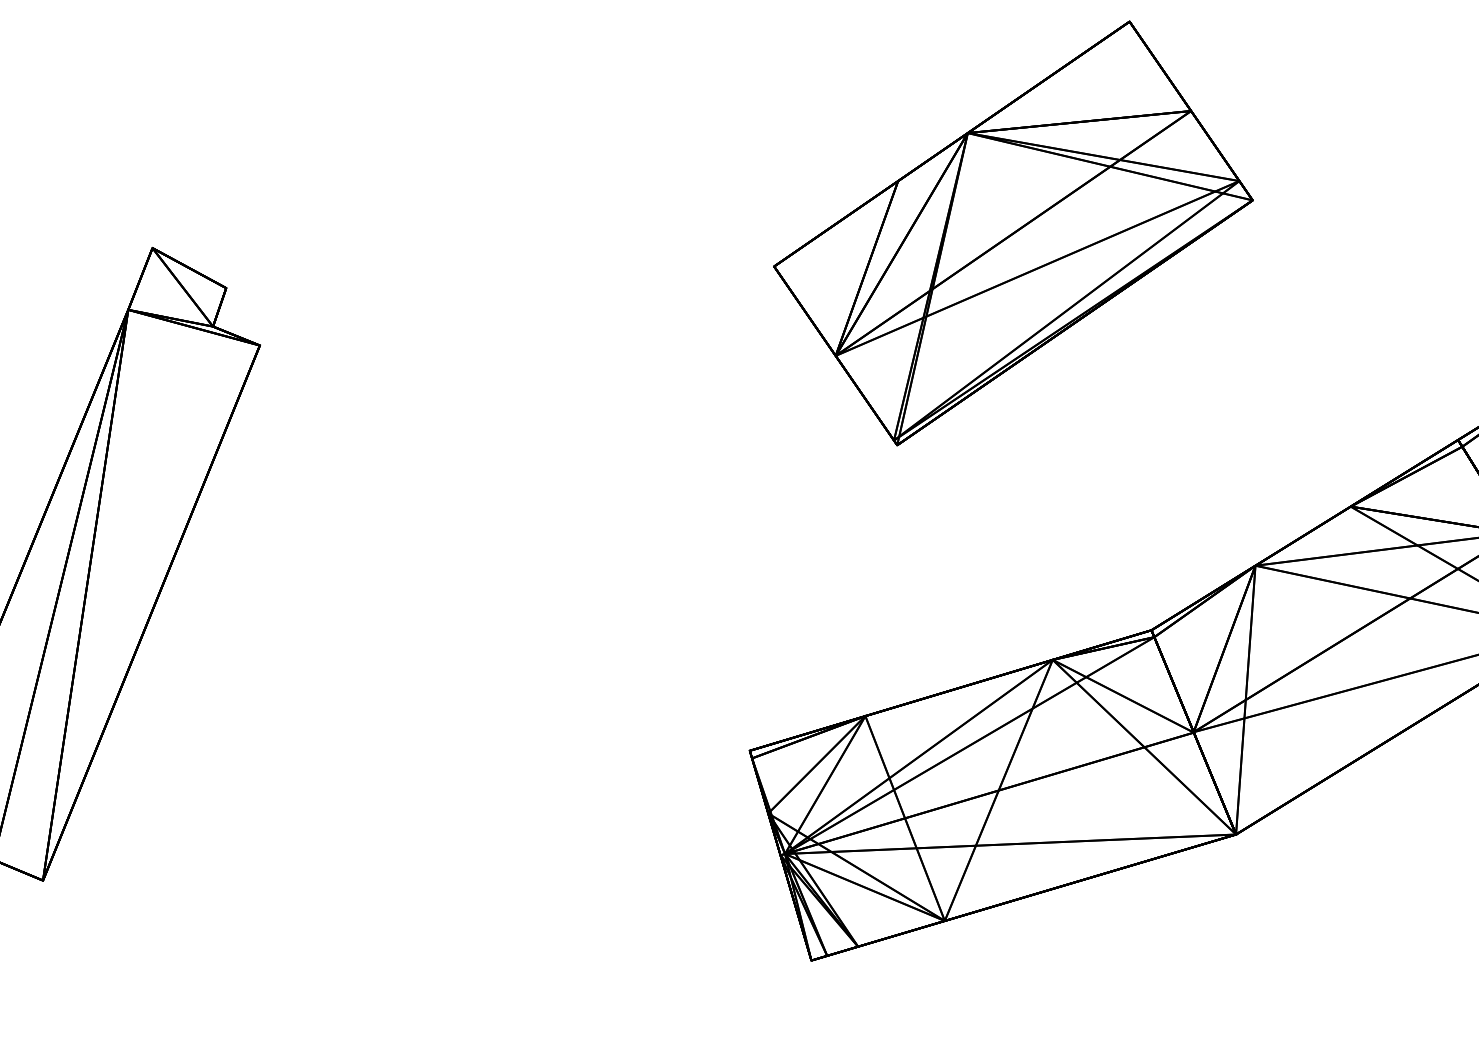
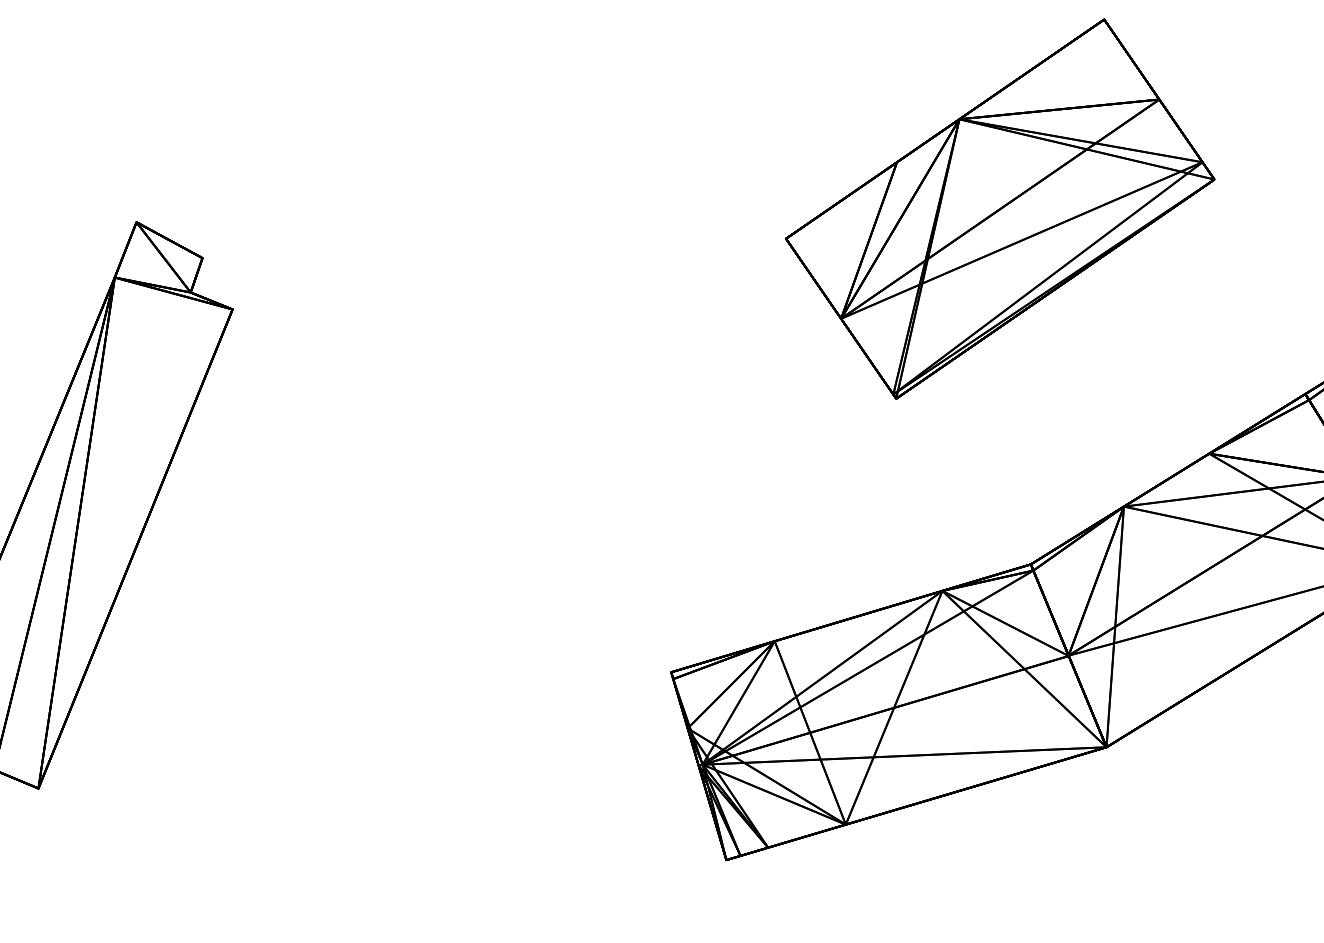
part: (1013, 232) -> (1000, 208), moved

